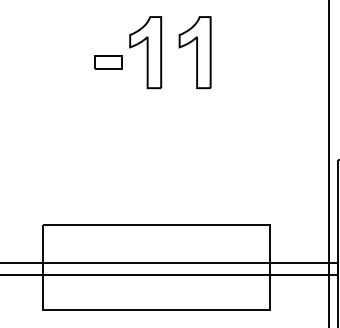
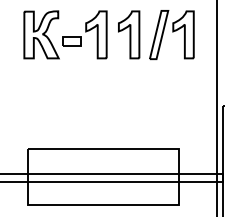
part: (62, 52) -> (41, 34), added
part: (259, 53) -> (171, 35), added

